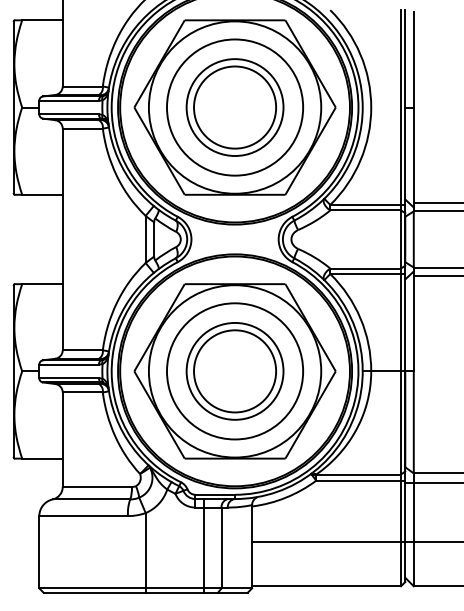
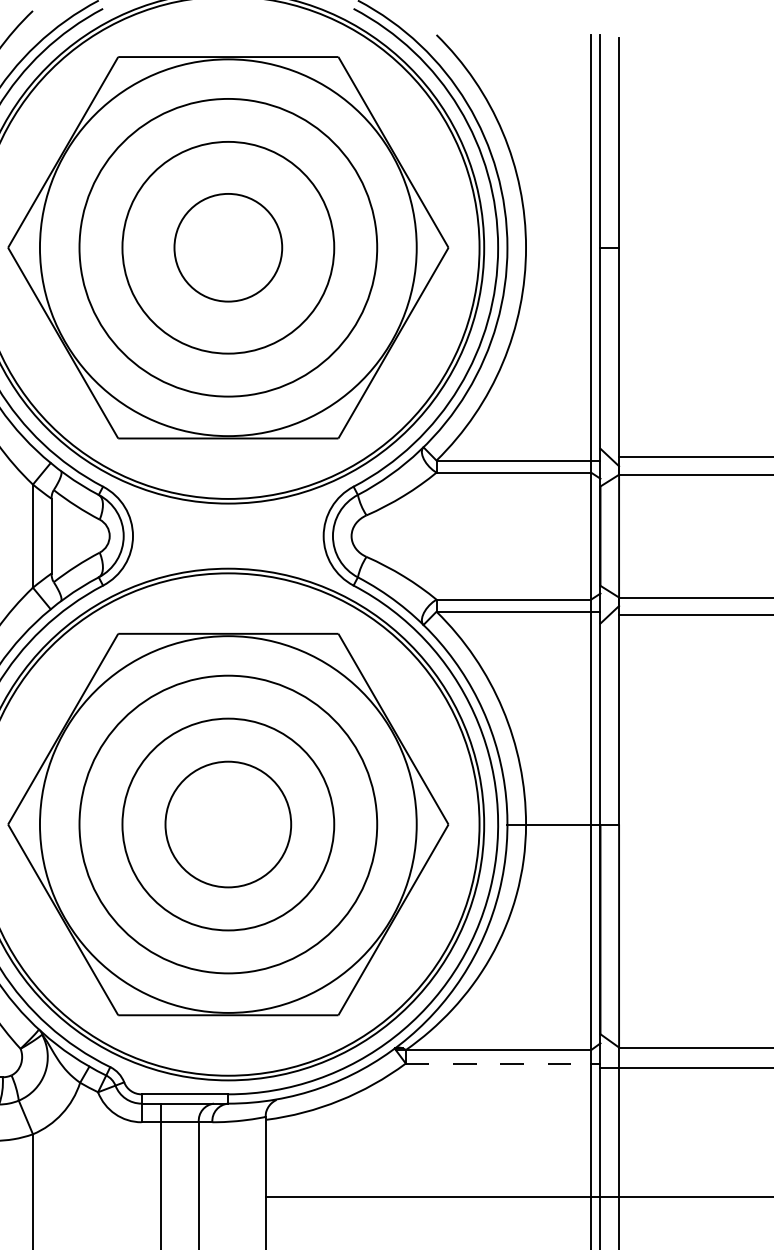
circle: (235, 107) -> (229, 247), size x0.6
circle: (235, 371) -> (229, 824), size x0.7
line: (359, 480) -> (500, 1063), solid -> dashed

